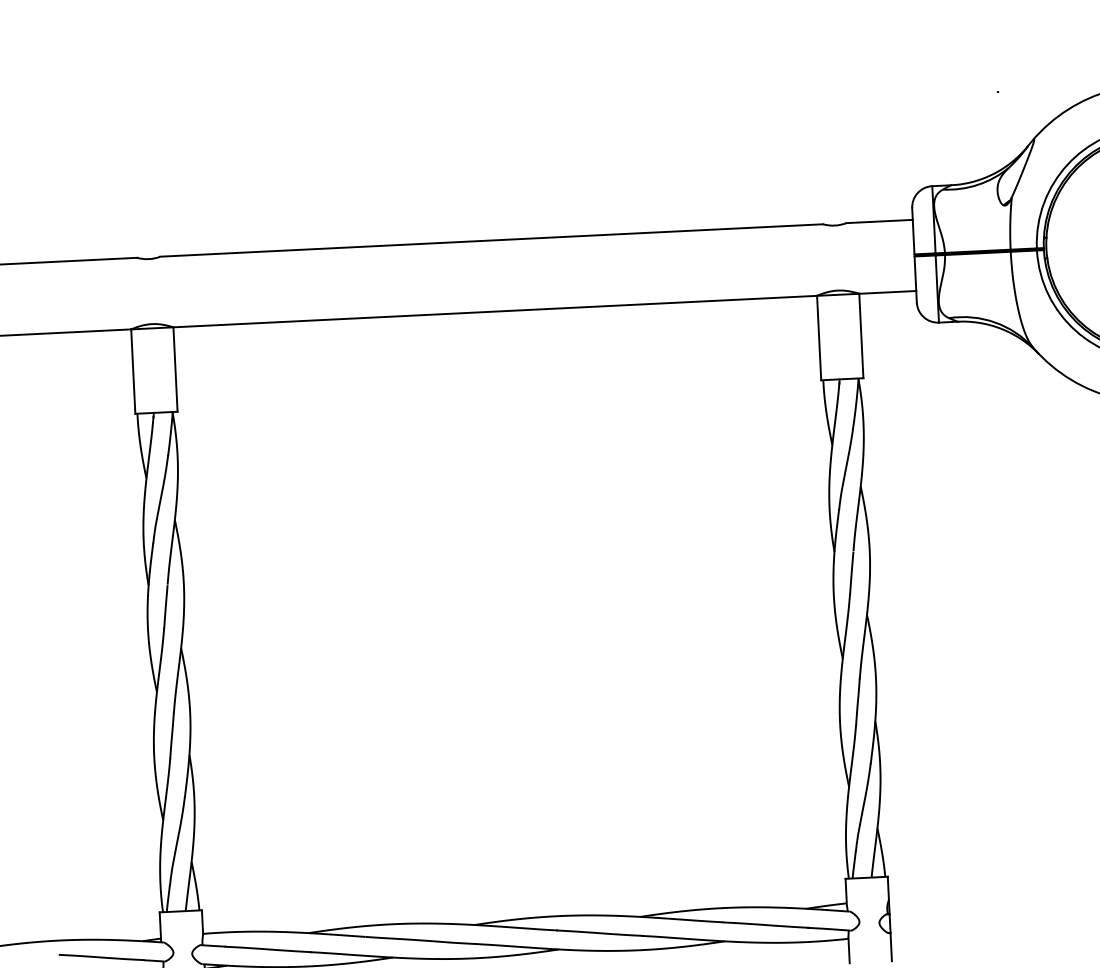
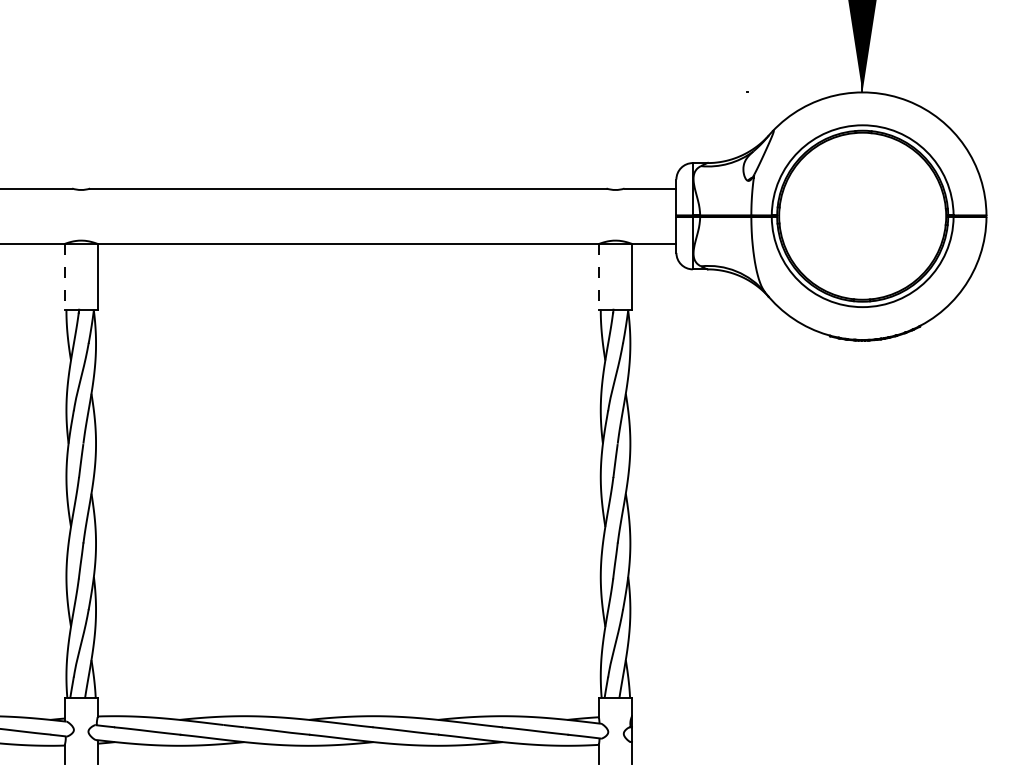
line: (819, 337) -> (599, 276), solid -> dashed
line: (132, 371) -> (64, 276), solid -> dashed

